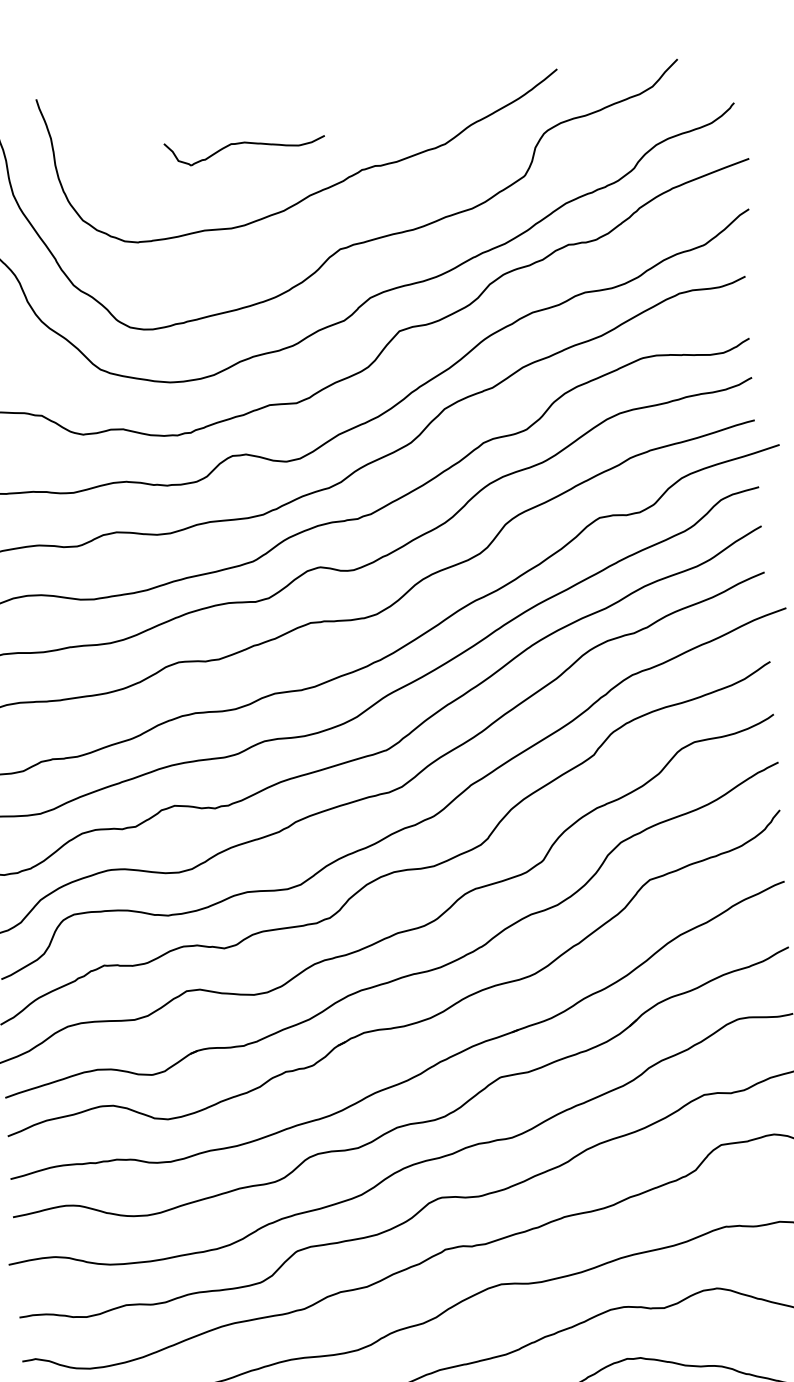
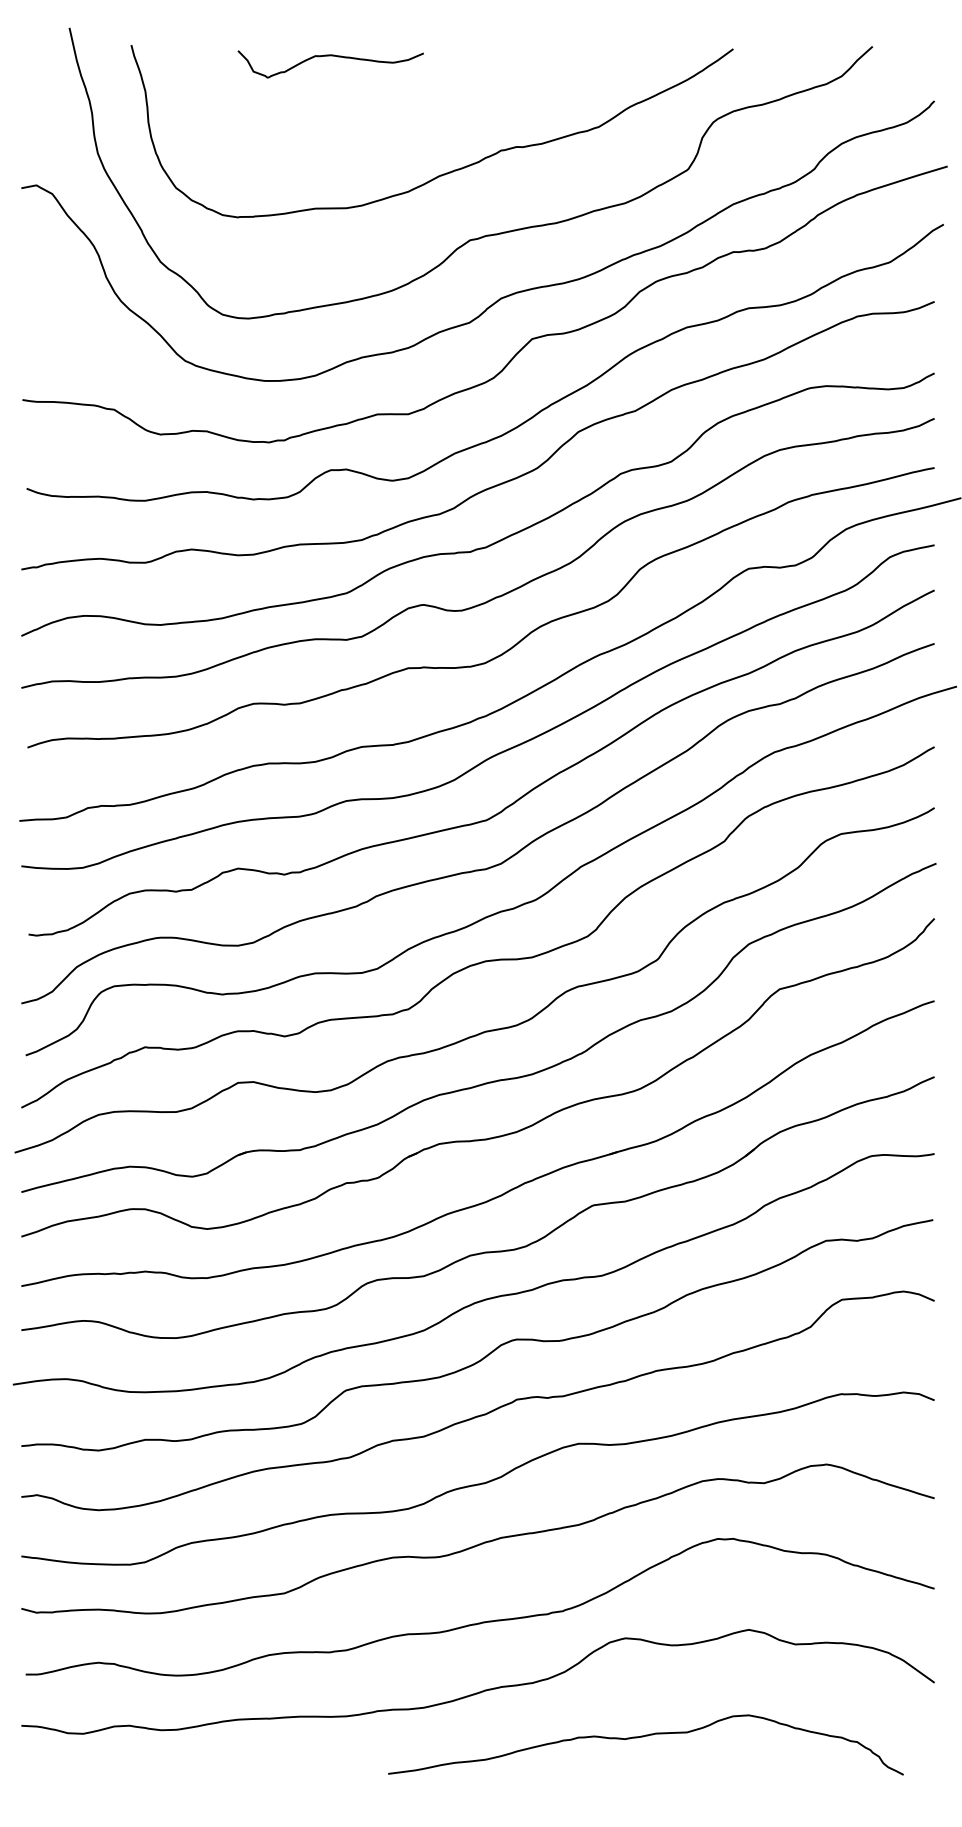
curve: (244, 143) -> (330, 56), moved

